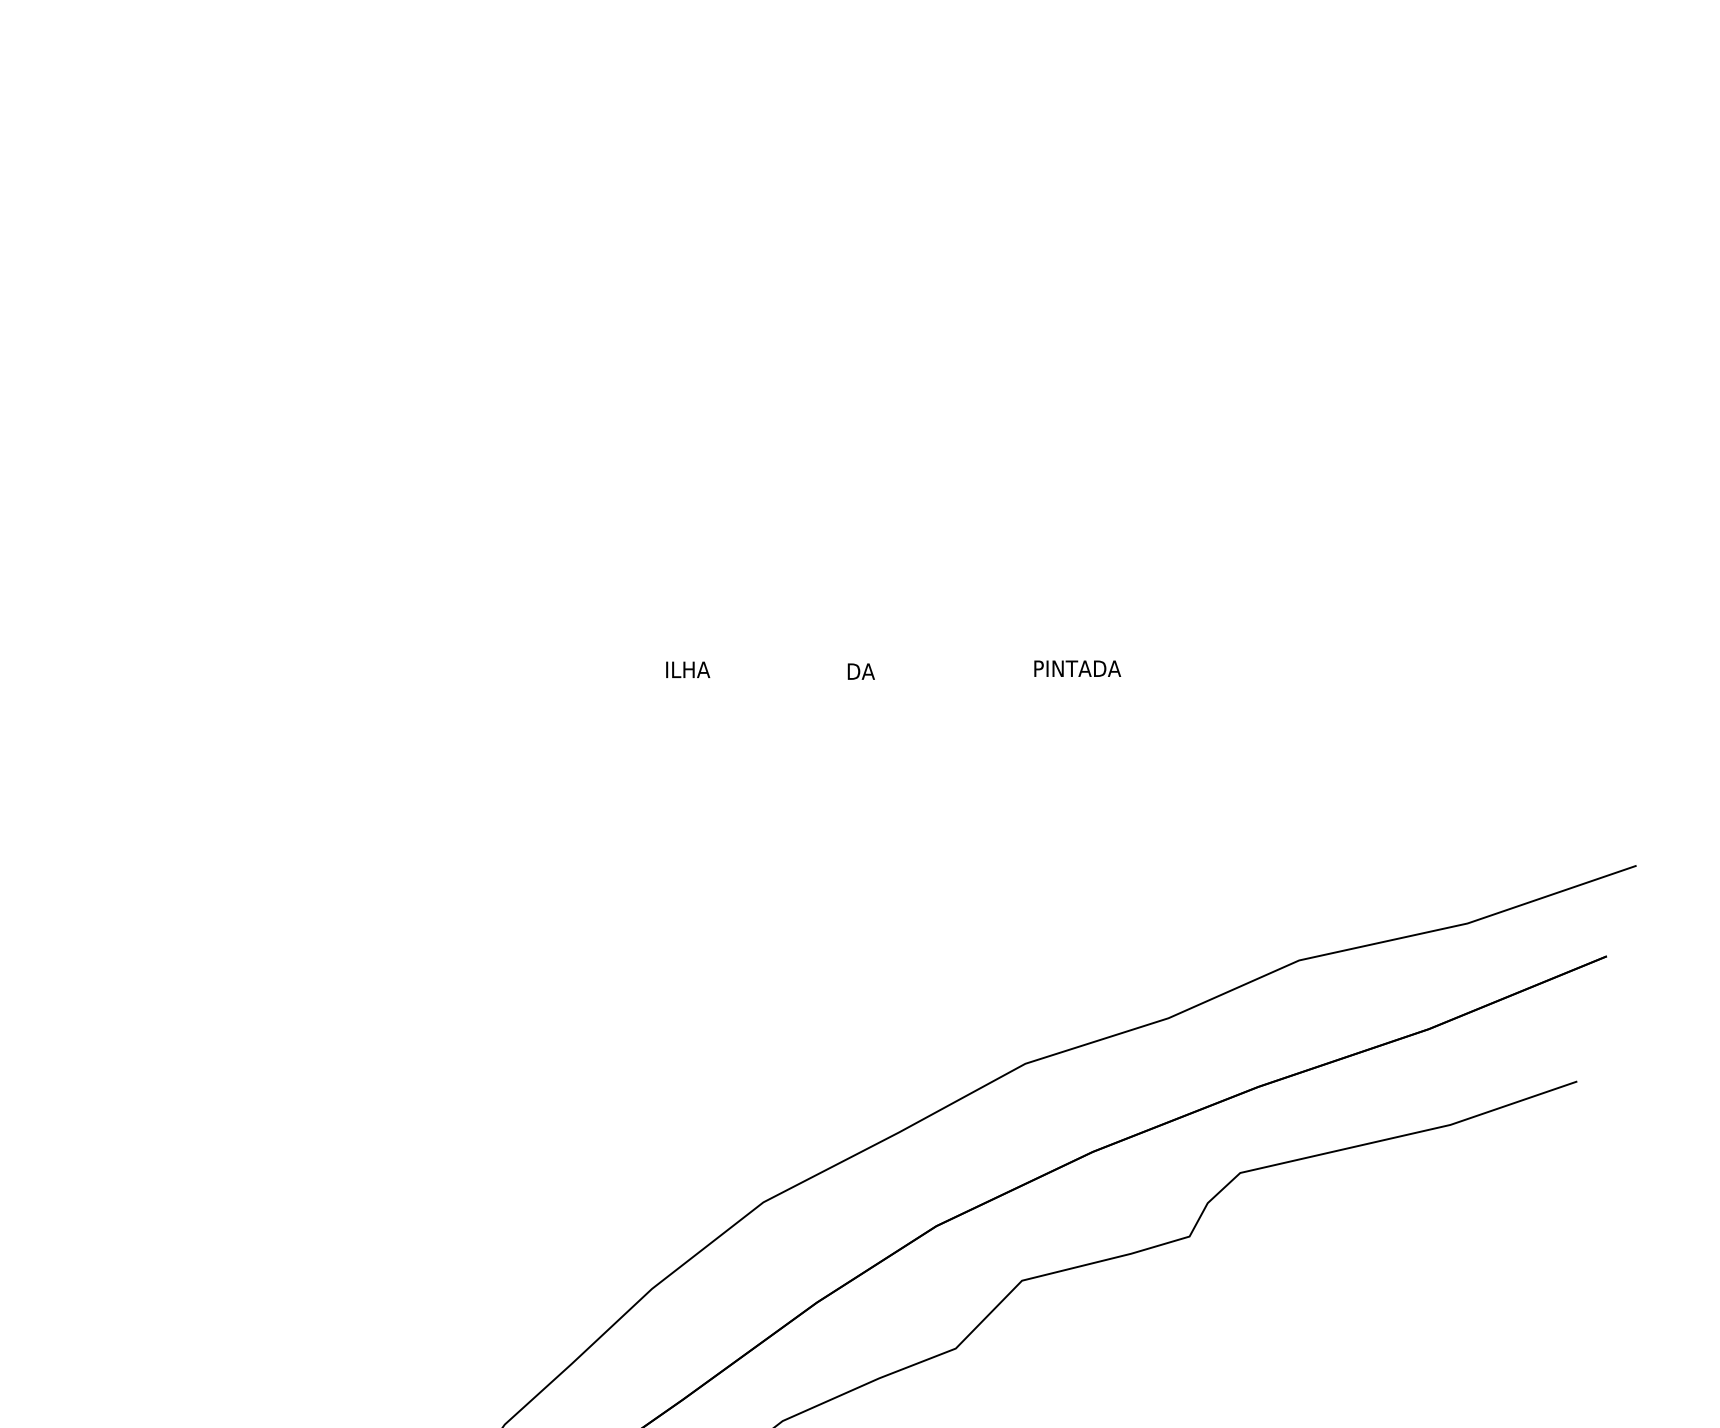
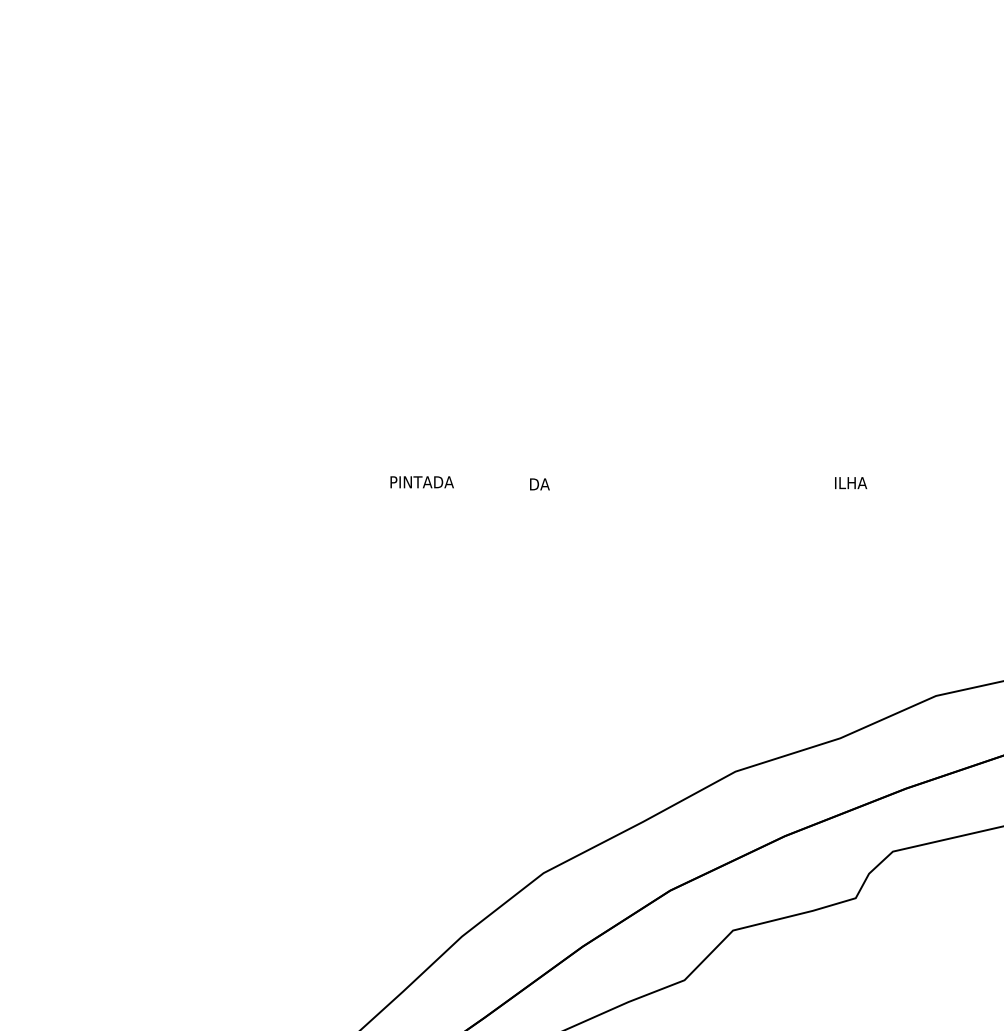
text: (1077, 668) -> (422, 482), moved
text: (688, 669) -> (851, 482), moved
text: (860, 671) -> (539, 484), moved

